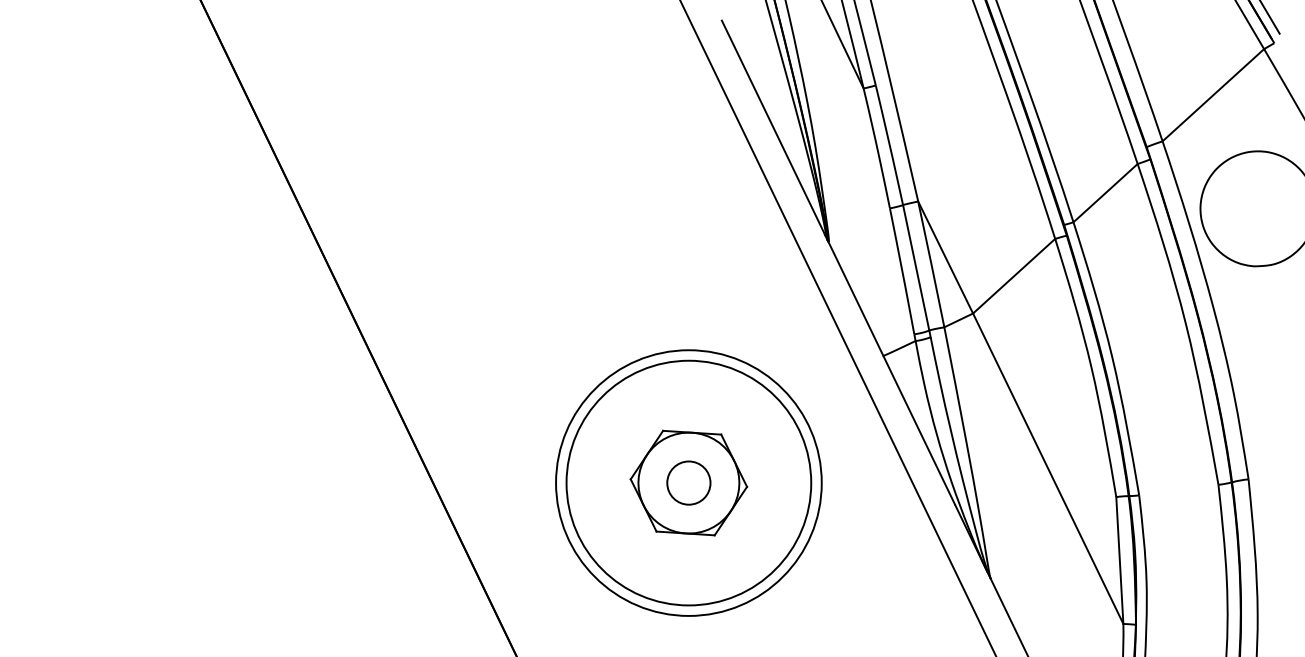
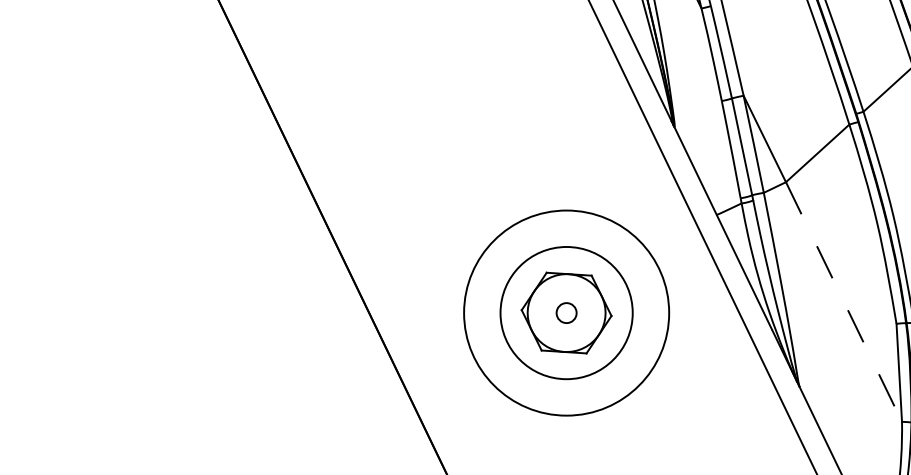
line: (1048, 469) -> (844, 302), solid -> dashed
circle: (688, 482) -> (566, 312), size x0.6
circle: (688, 482) -> (566, 312), size x0.7

